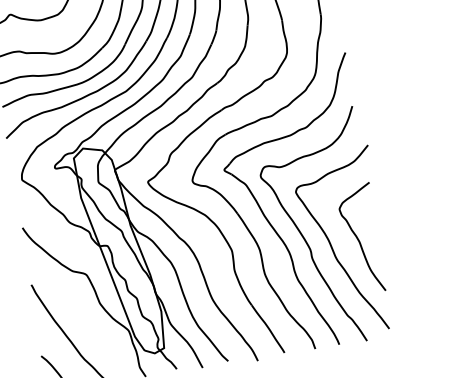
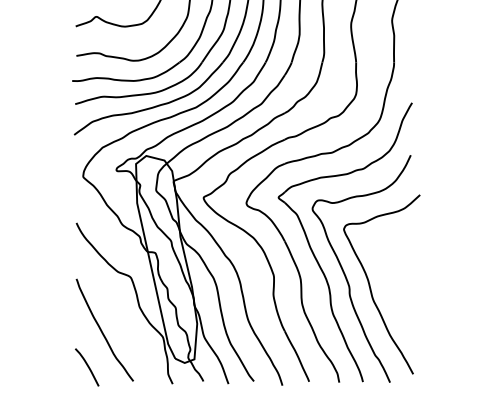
curve: (359, 238) -> (397, 283), removed

